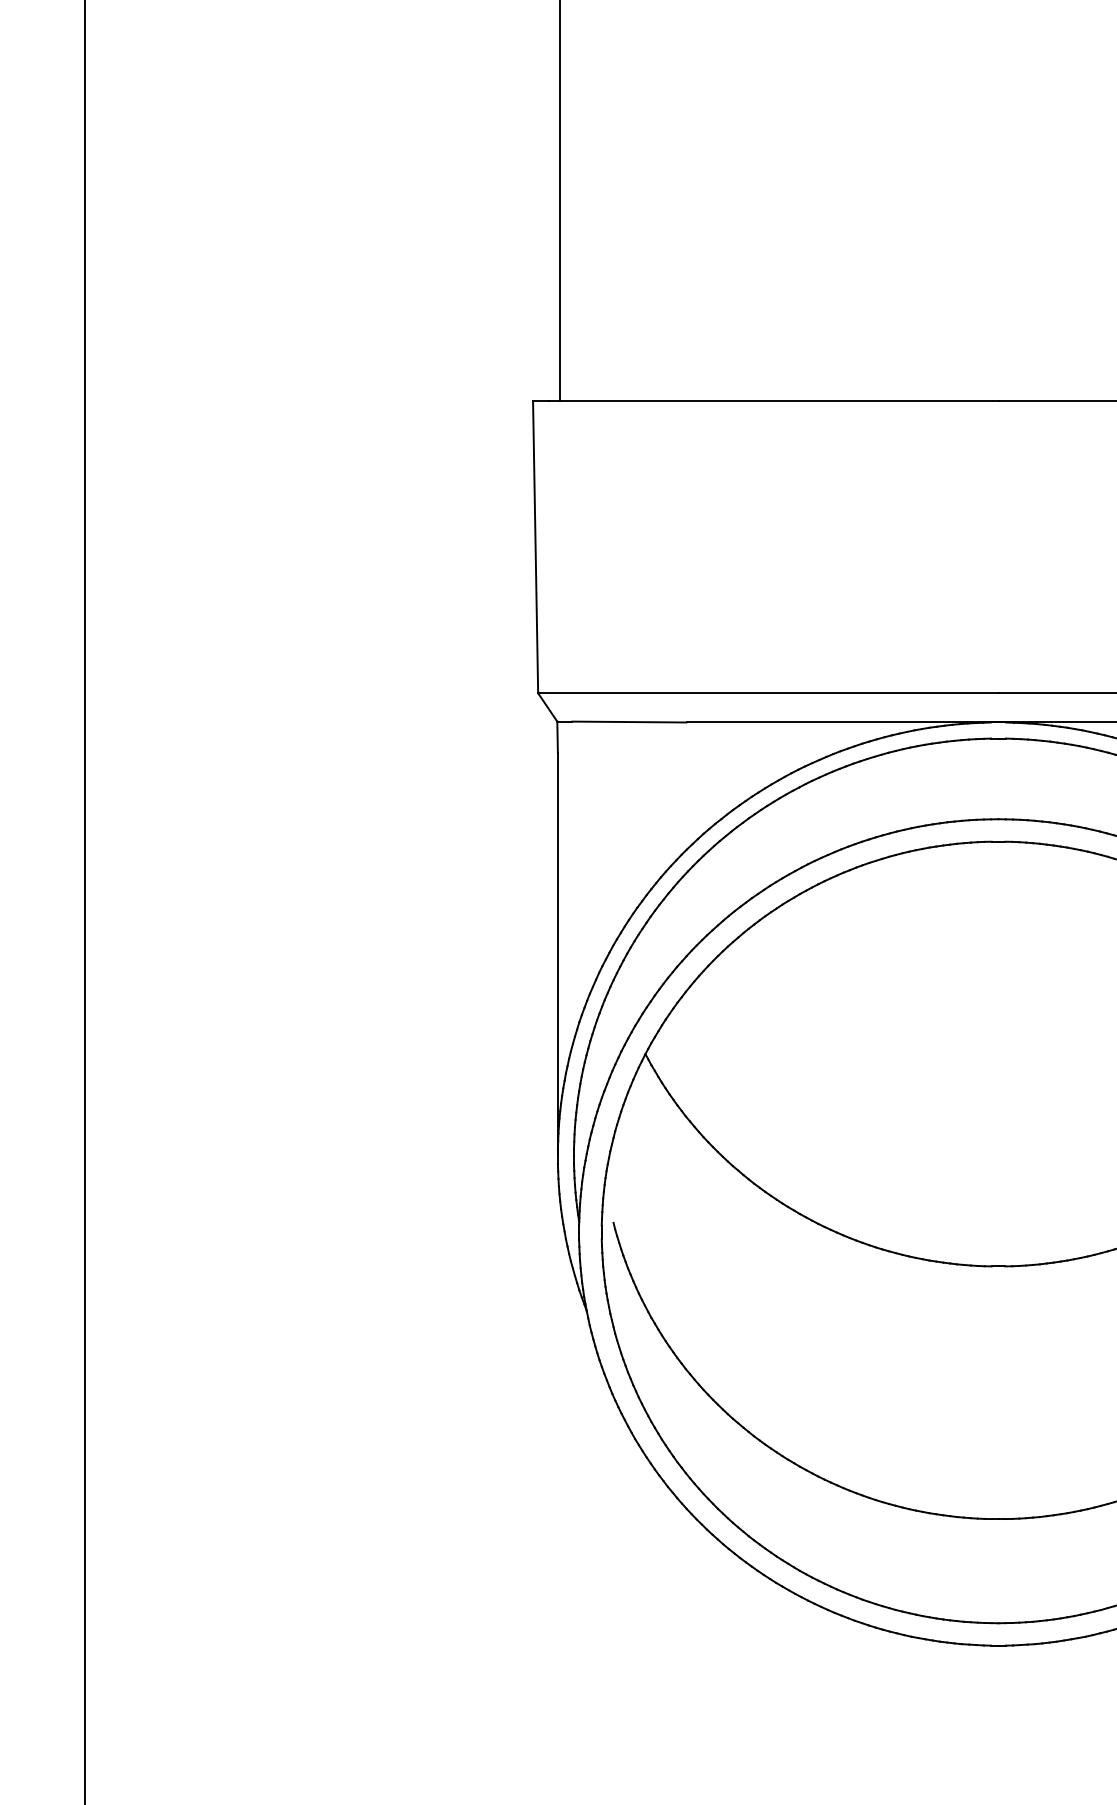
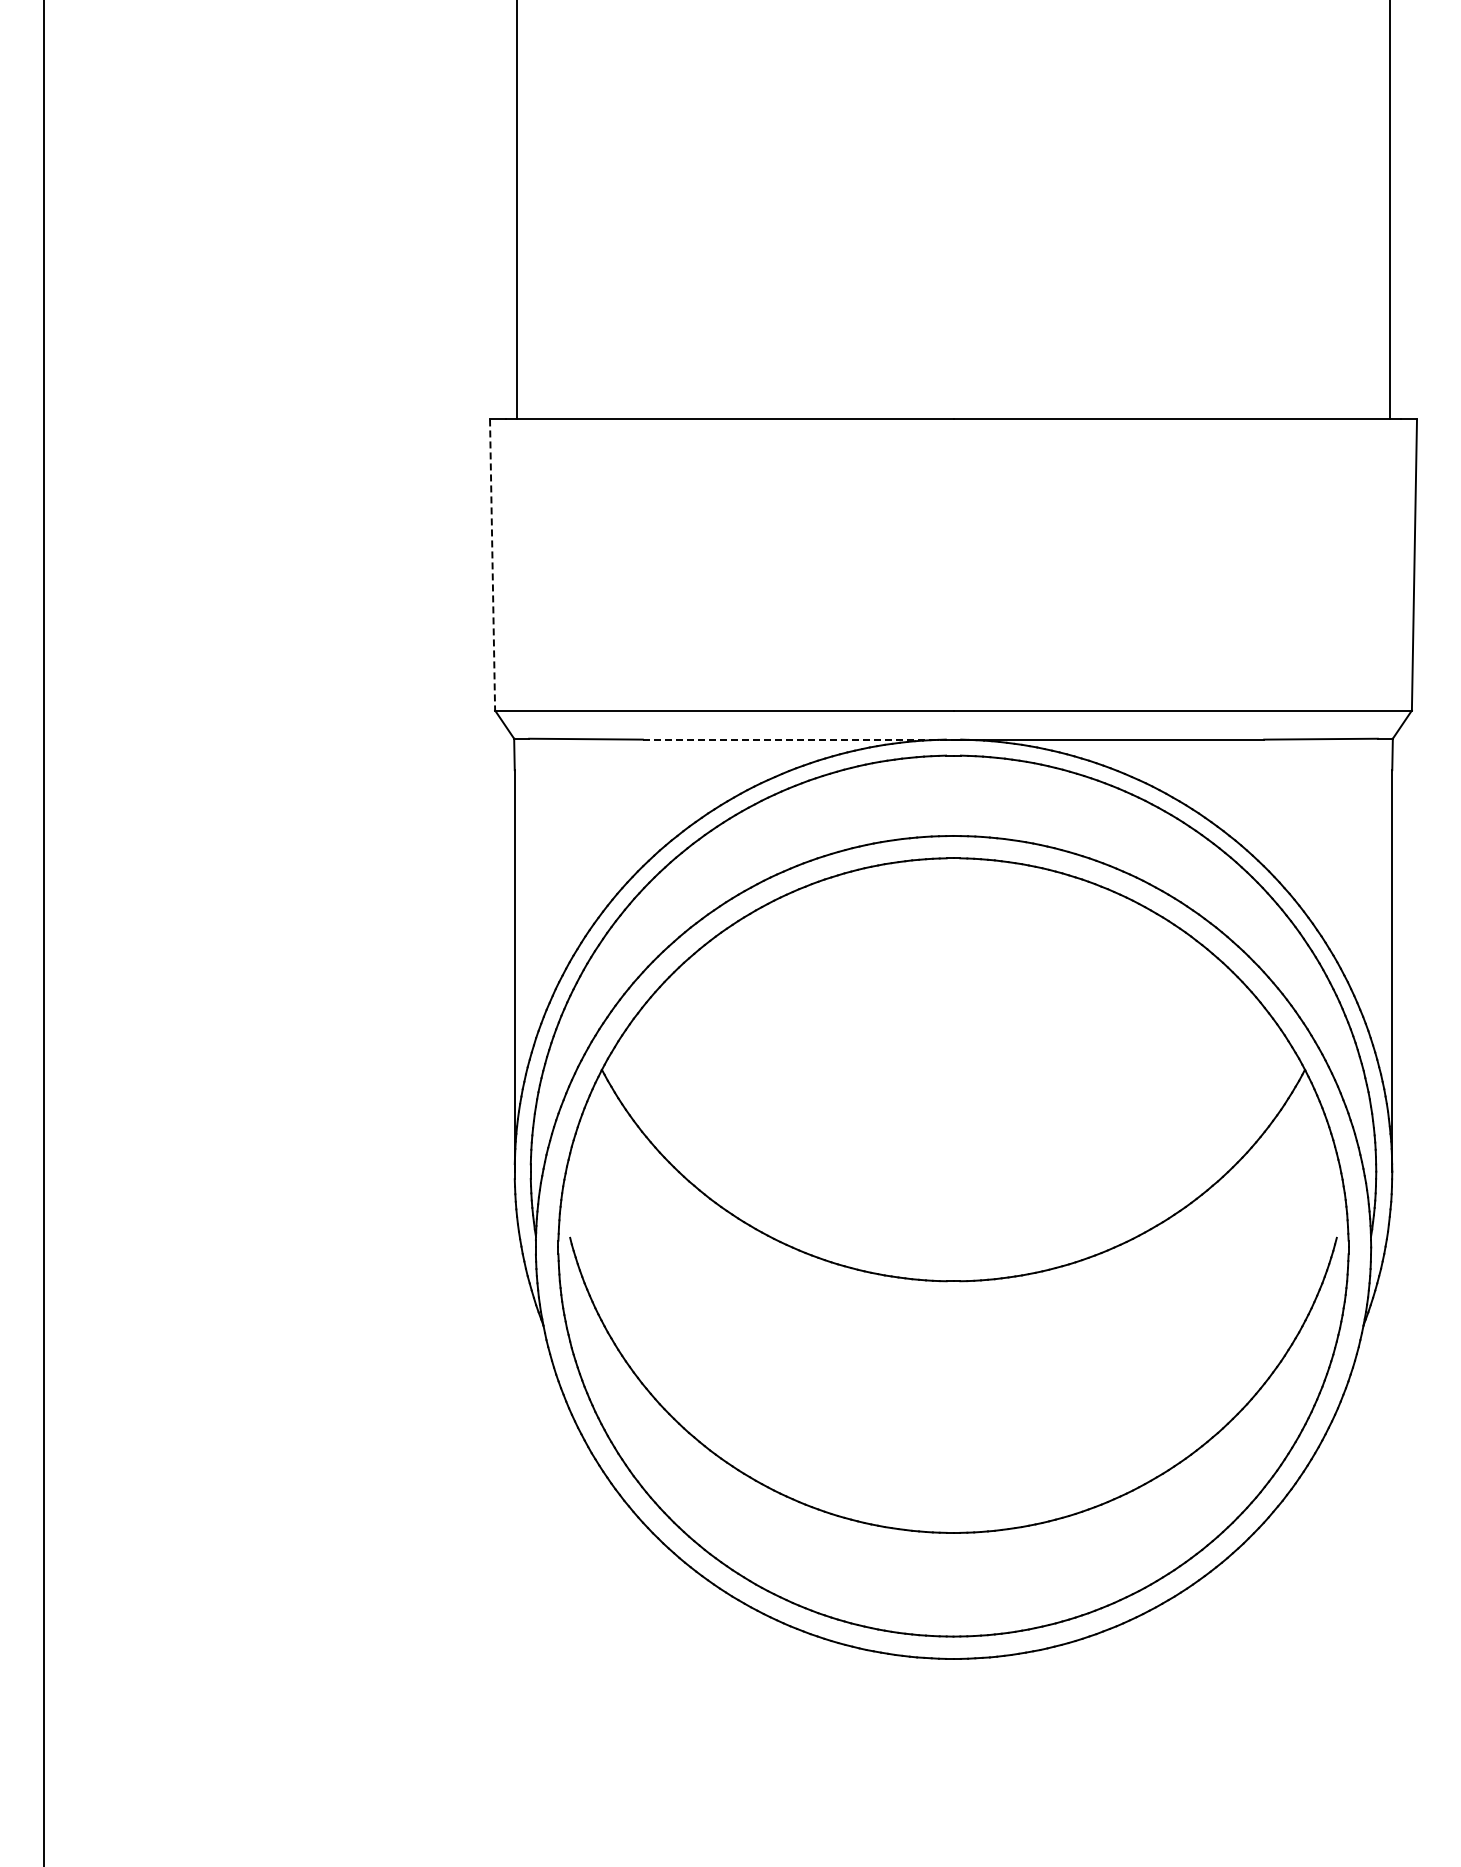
line: (535, 546) -> (492, 564), solid -> dashed
line: (842, 722) -> (798, 739), solid -> dashed

